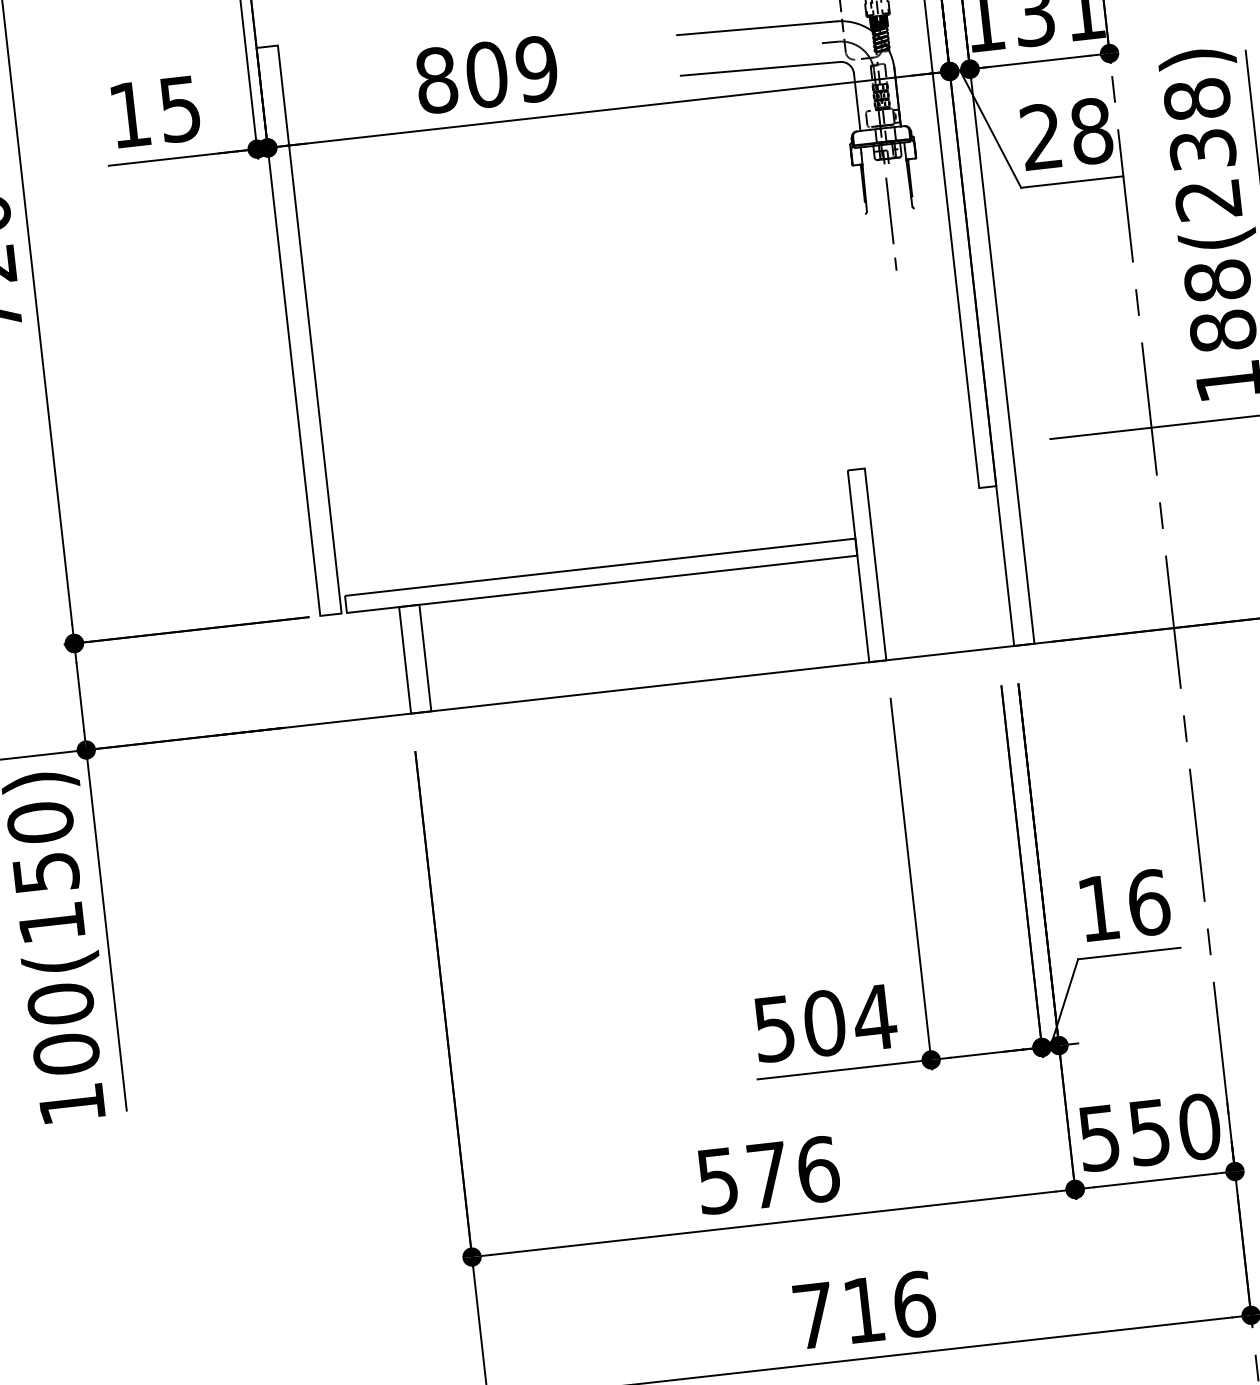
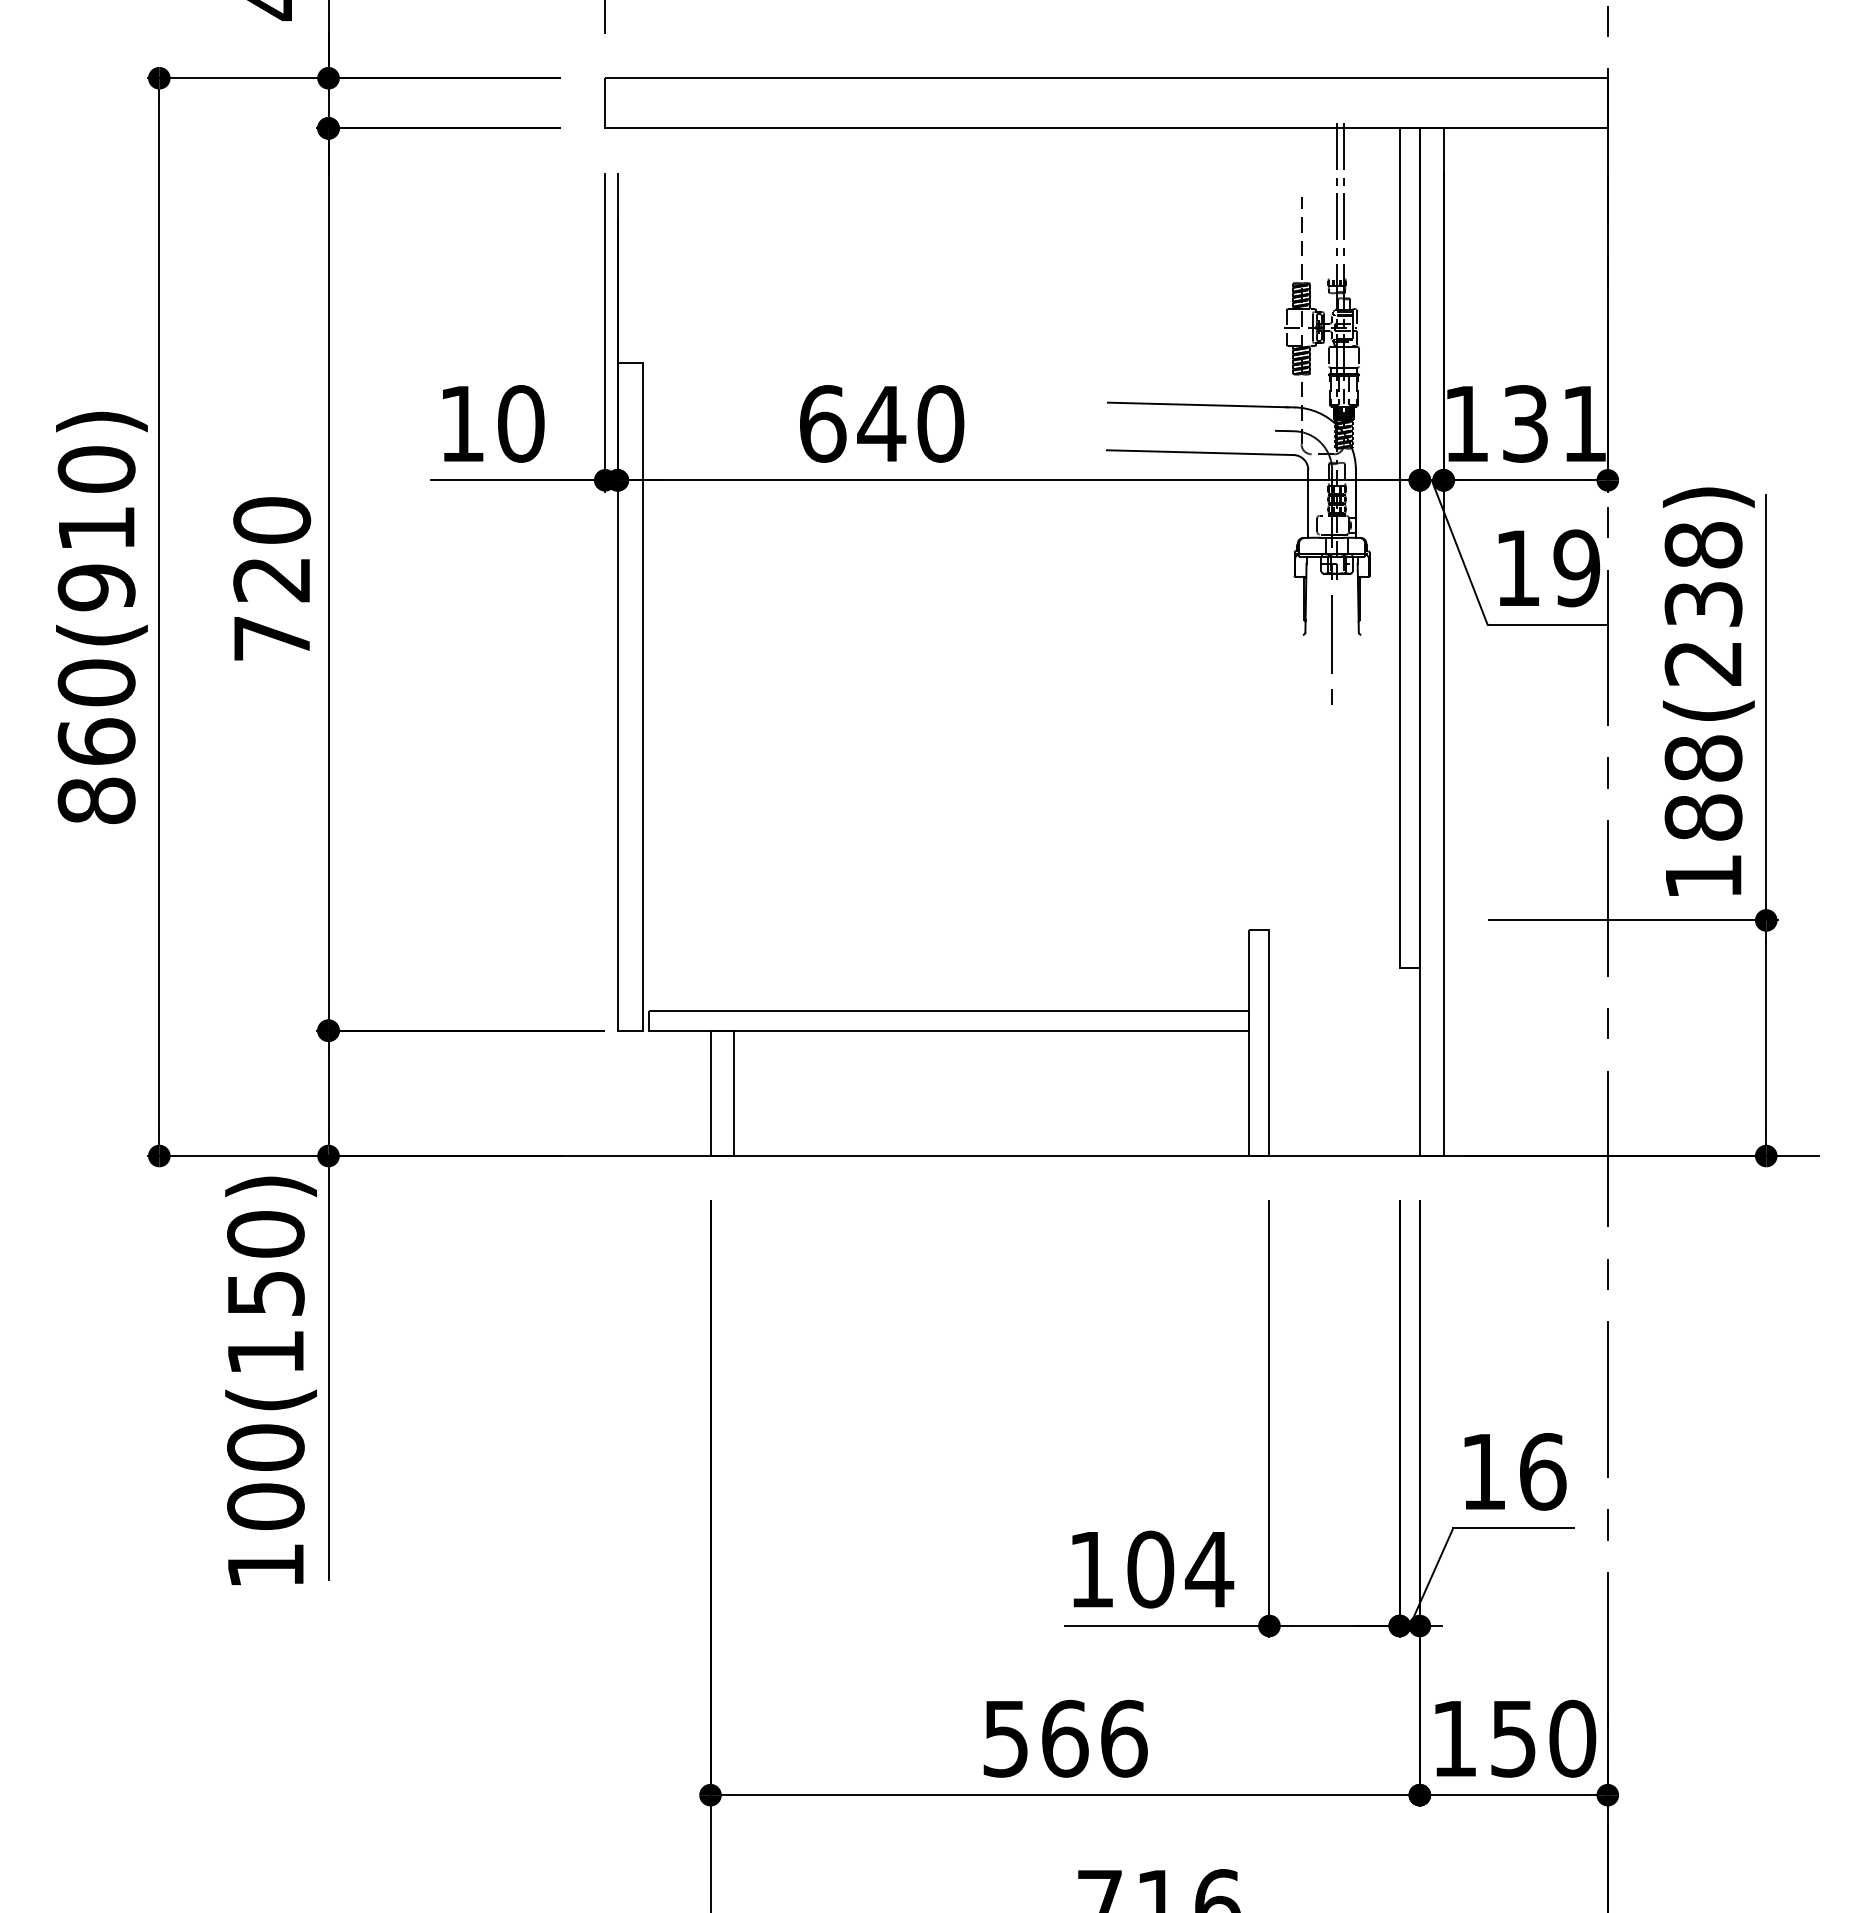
text: (486, 74) -> (881, 423), 809 -> 640
text: (180, 108) -> (521, 423), 15 -> 10
text: (1066, 134) -> (1547, 568), 28 -> 19
text: (774, 1029) -> (1091, 1570), 504 -> 104
text: (1099, 1138) -> (1454, 1739), 550 -> 150
text: (768, 1175) -> (1065, 1738), 576 -> 566

